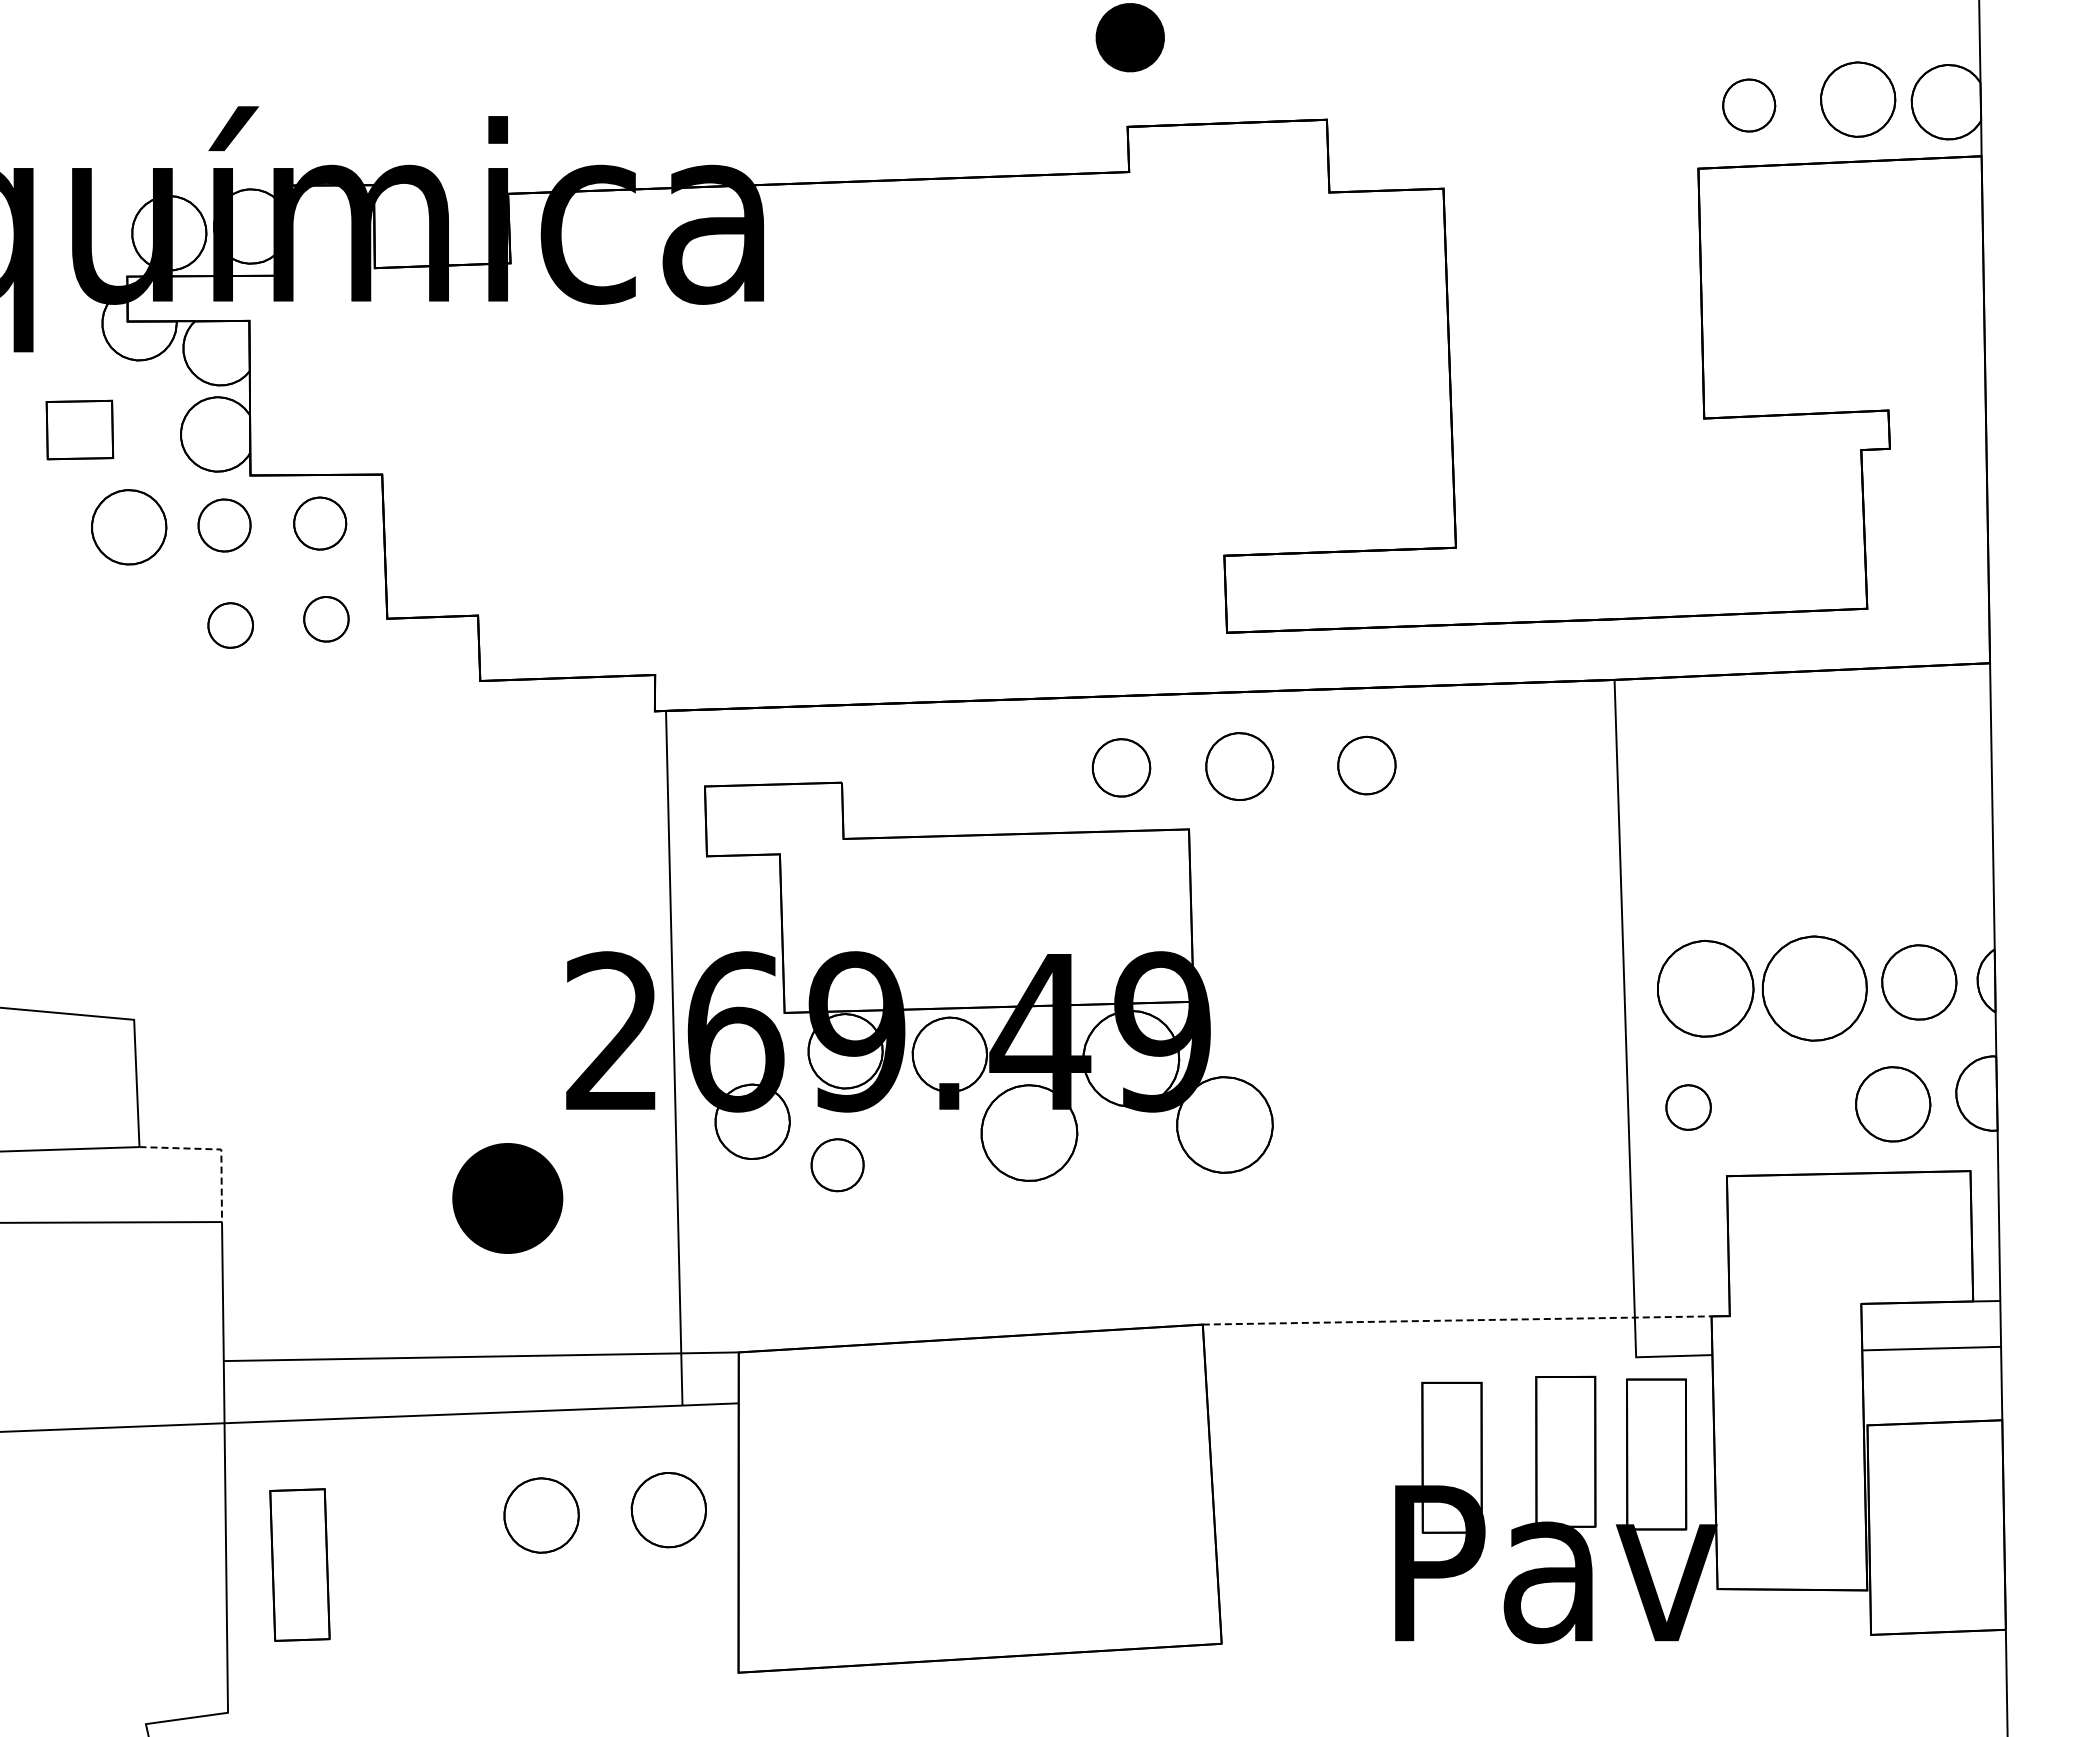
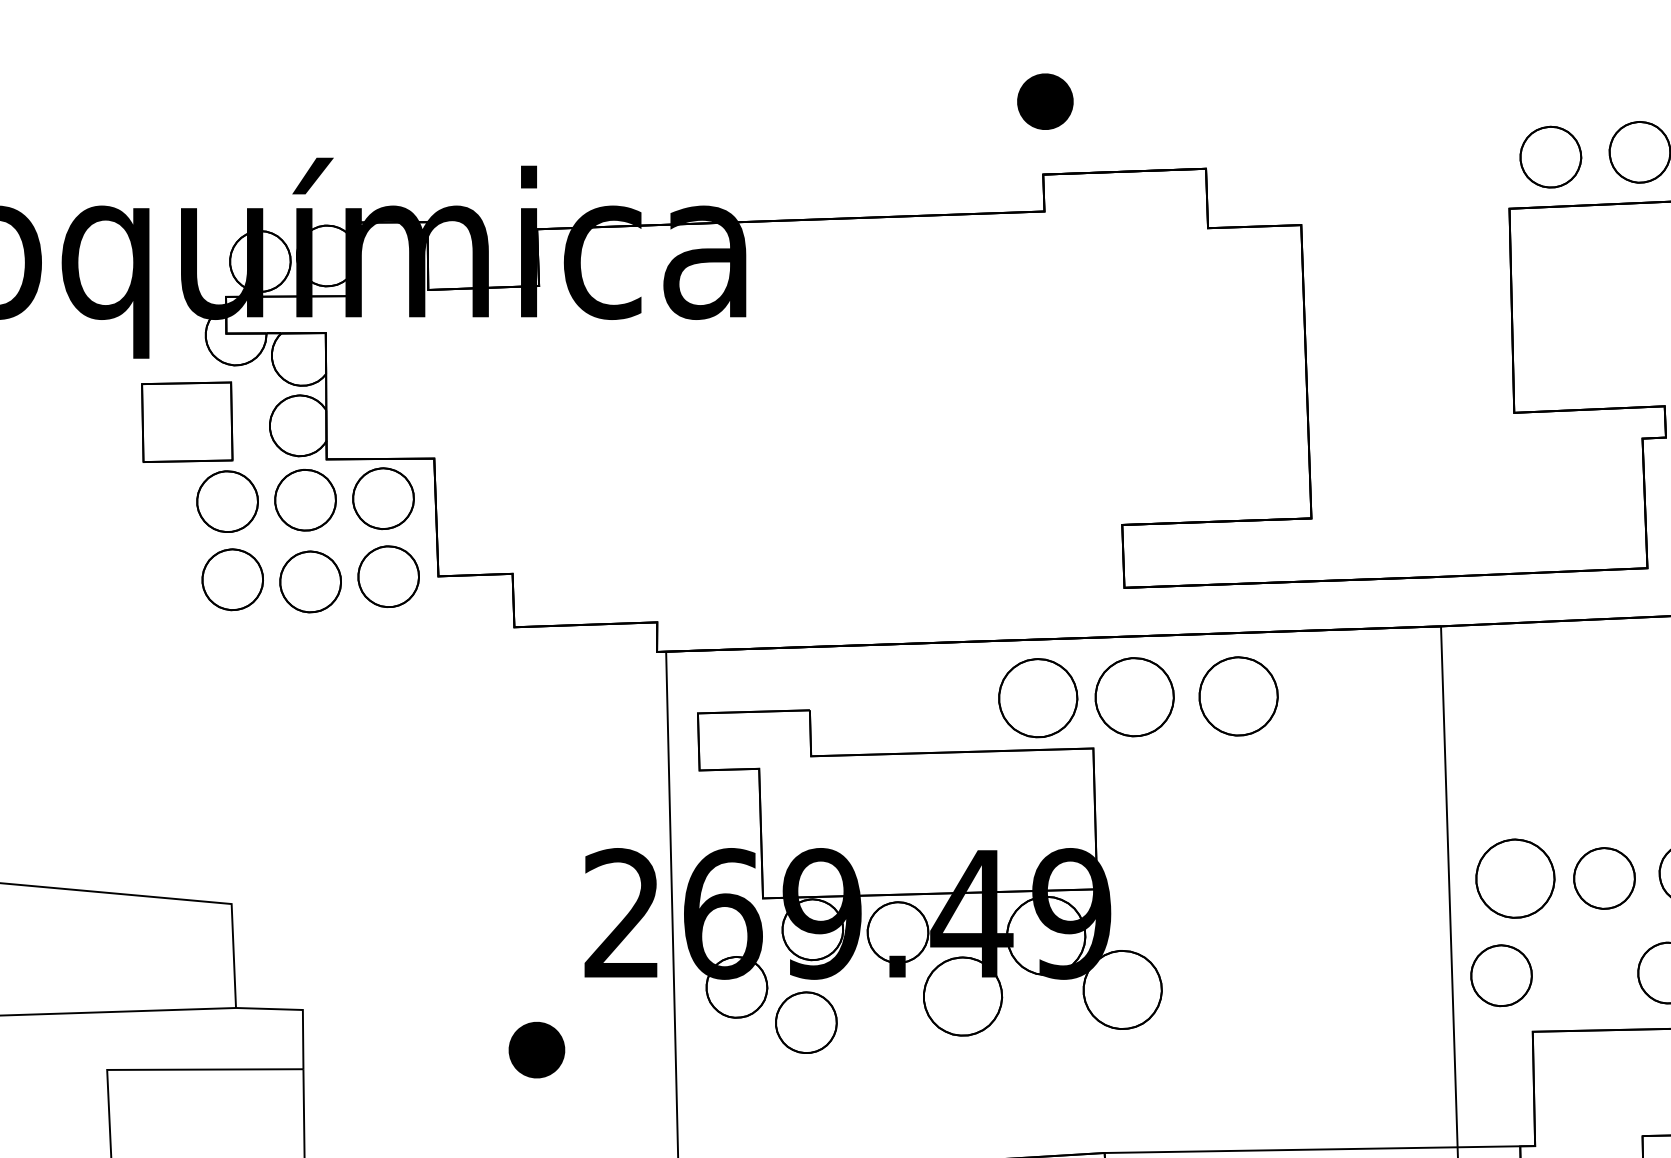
part: (1749, 105) -> (1551, 157), size x1.43
part: (79, 429) -> (187, 421), size x1.67
part: (320, 523) -> (383, 498), size x1.43
part: (224, 525) -> (305, 500), size x1.43
part: (326, 619) -> (388, 577), size x1.67
part: (135, 622) -> (232, 579), added
part: (230, 625) -> (310, 581), size x1.67
part: (1366, 765) -> (1238, 696), size x1.67
part: (1239, 766) -> (1134, 697), size x1.43
part: (1121, 767) -> (1038, 697), size x1.67
part: (1814, 988) -> (1604, 878), size x0.71
part: (1688, 1107) -> (1501, 975), size x1.67
line: (217, 1149) -> (299, 1009), dashed -> solid
part: (837, 1165) -> (806, 1023), size x1.43
part: (507, 1198) -> (536, 1049), size x0.62
line: (1457, 1320) -> (1312, 1149), dashed -> solid

